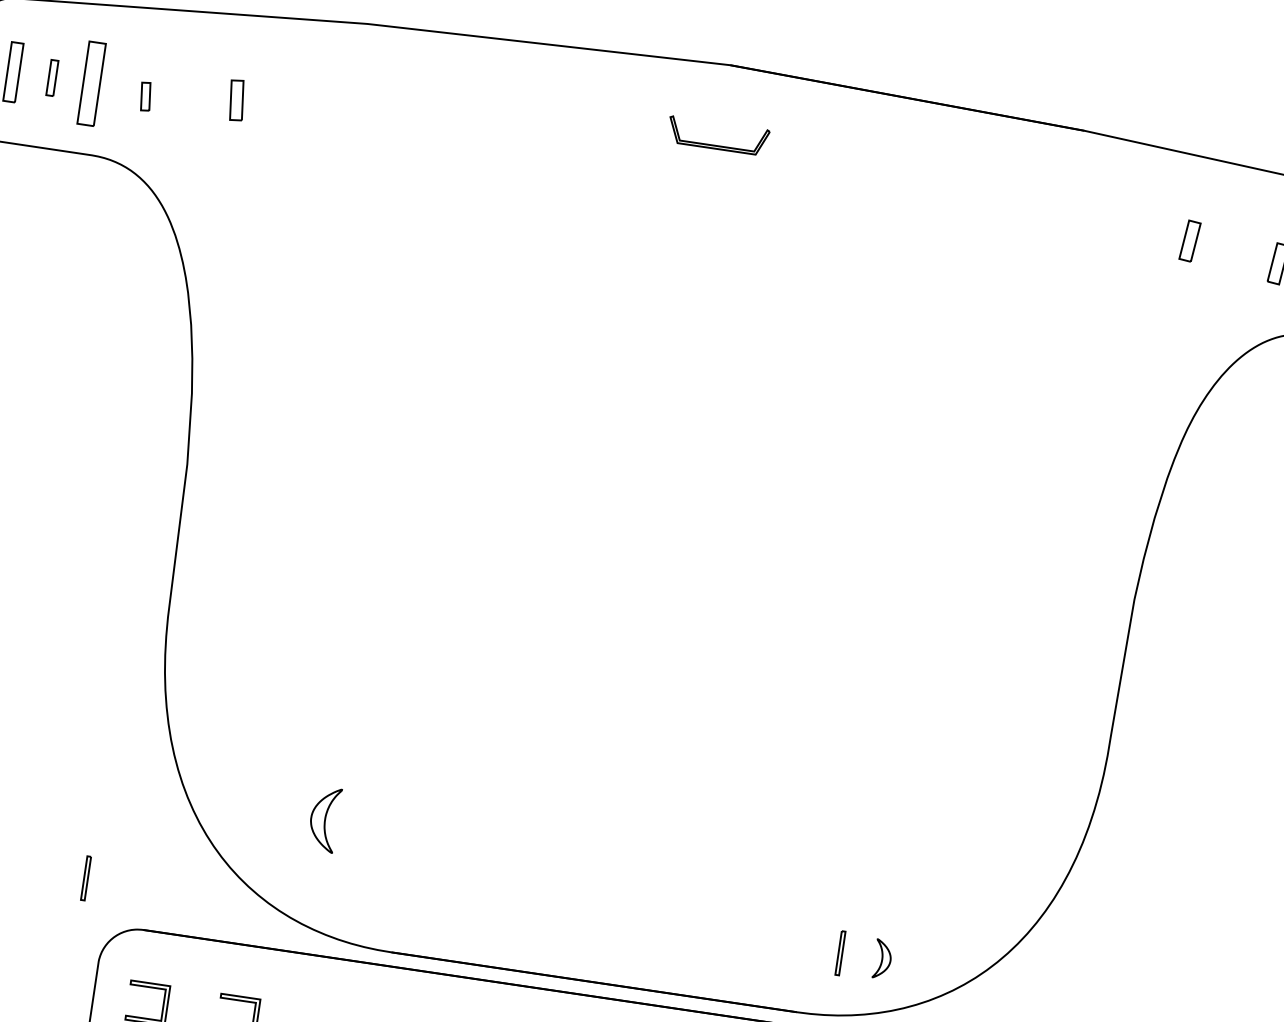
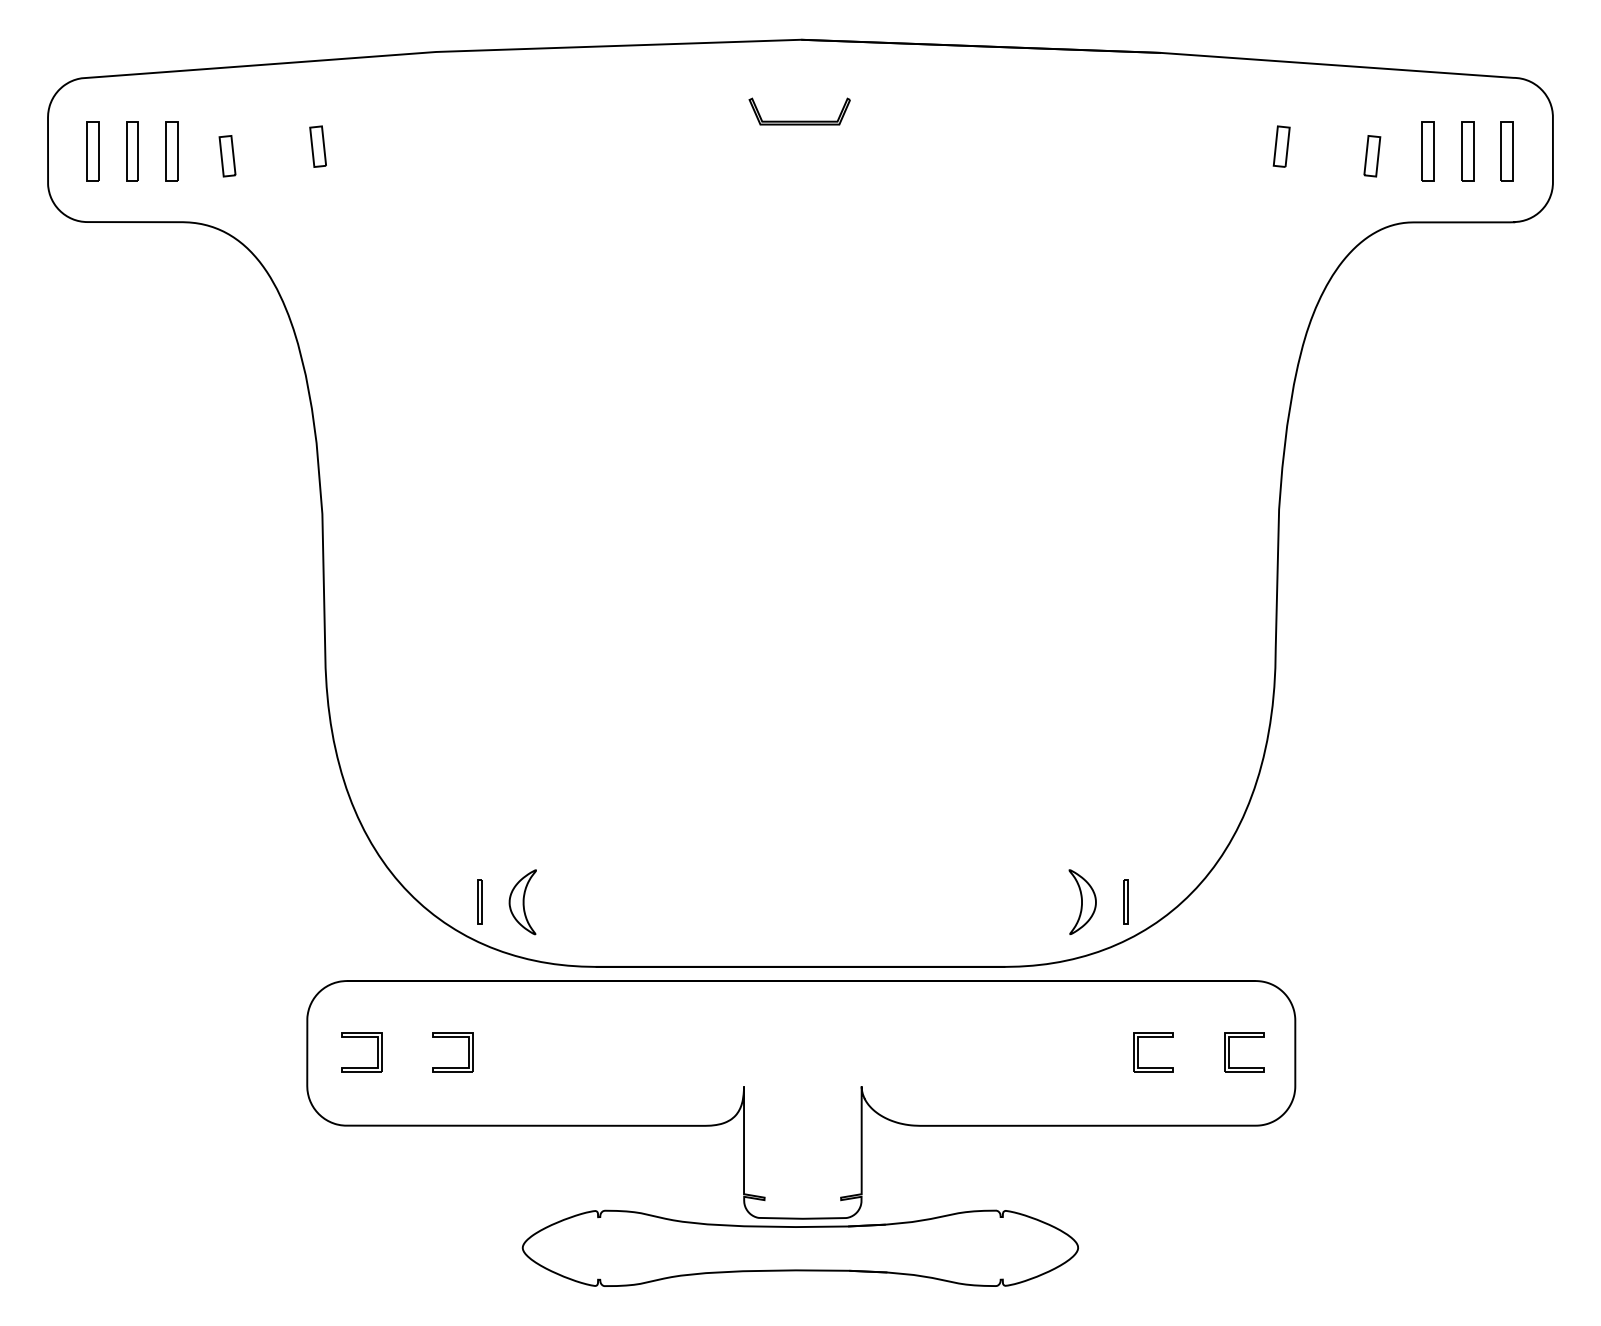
part: (52, 78) -> (132, 151), size x1.67
part: (91, 83) -> (171, 151), size x0.71
part: (145, 96) -> (227, 156), size x1.43
part: (324, 819) -> (522, 902), moved
part: (86, 877) -> (479, 901), moved
part: (840, 952) -> (1125, 901), moved
part: (882, 958) -> (1082, 901), size x1.67

